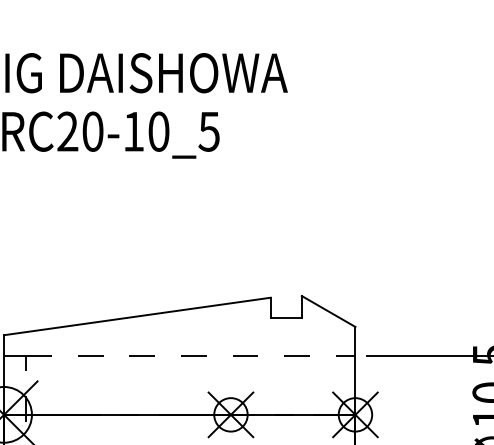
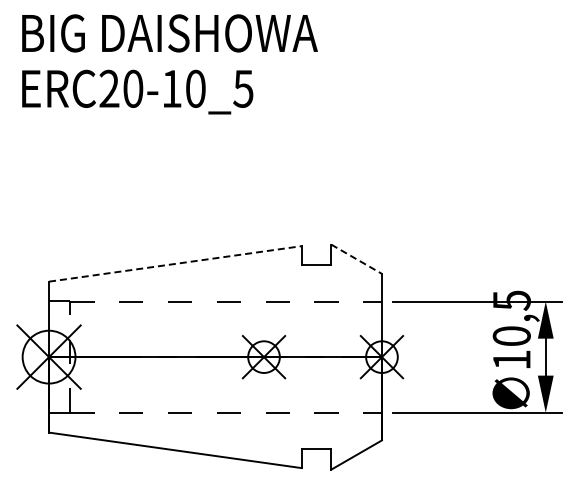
line: (329, 311) -> (357, 259), solid -> dashed
line: (137, 316) -> (175, 263), solid -> dashed

